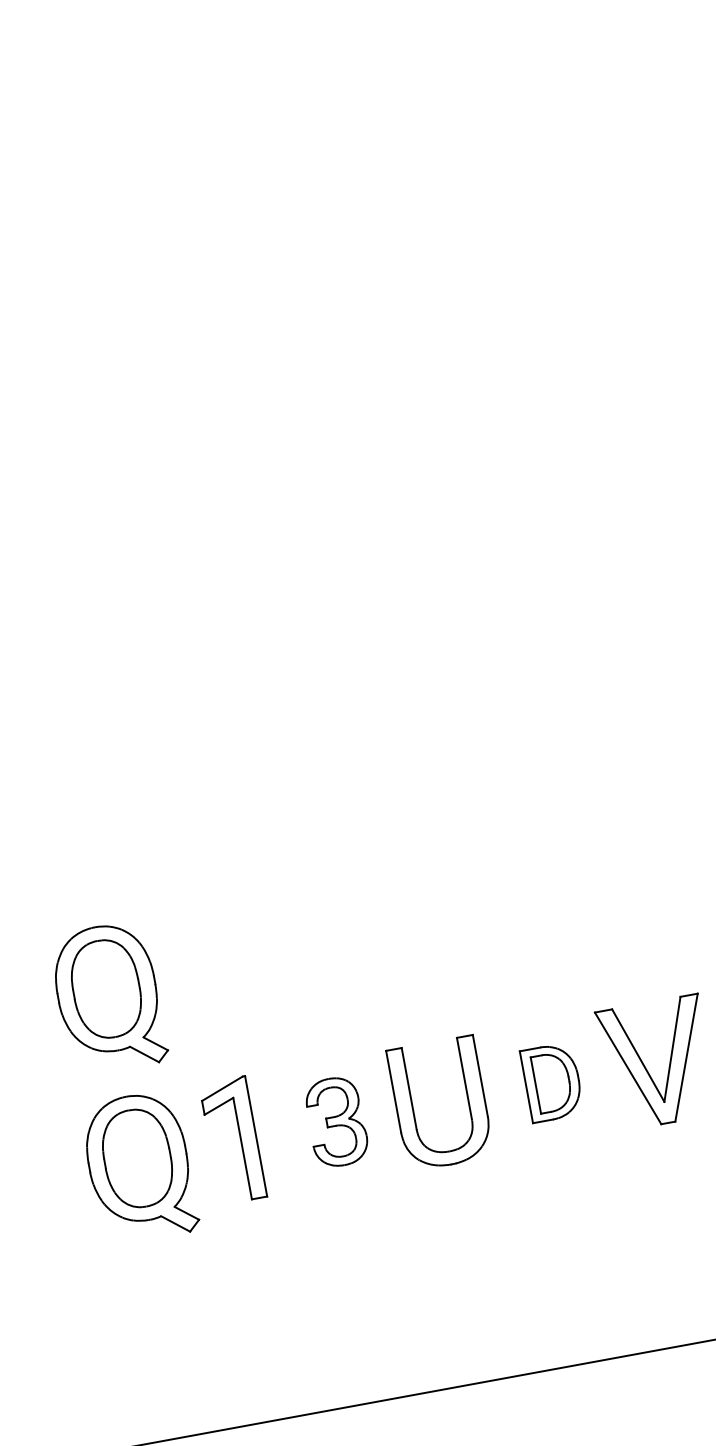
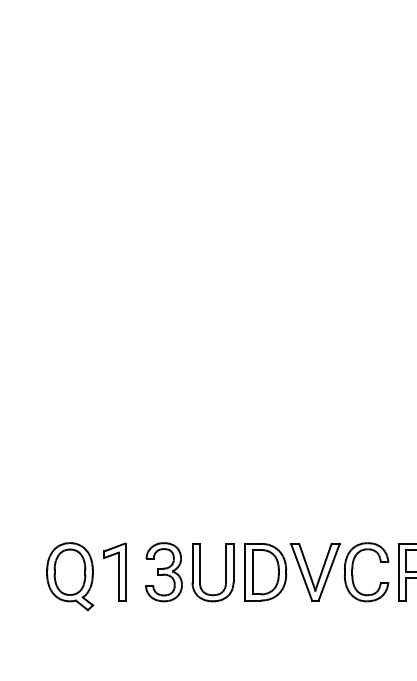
part: (109, 997) -> (70, 496), removed
part: (551, 1082) -> (265, 572), size x1.67
part: (335, 1122) -> (163, 572), size x1.43

